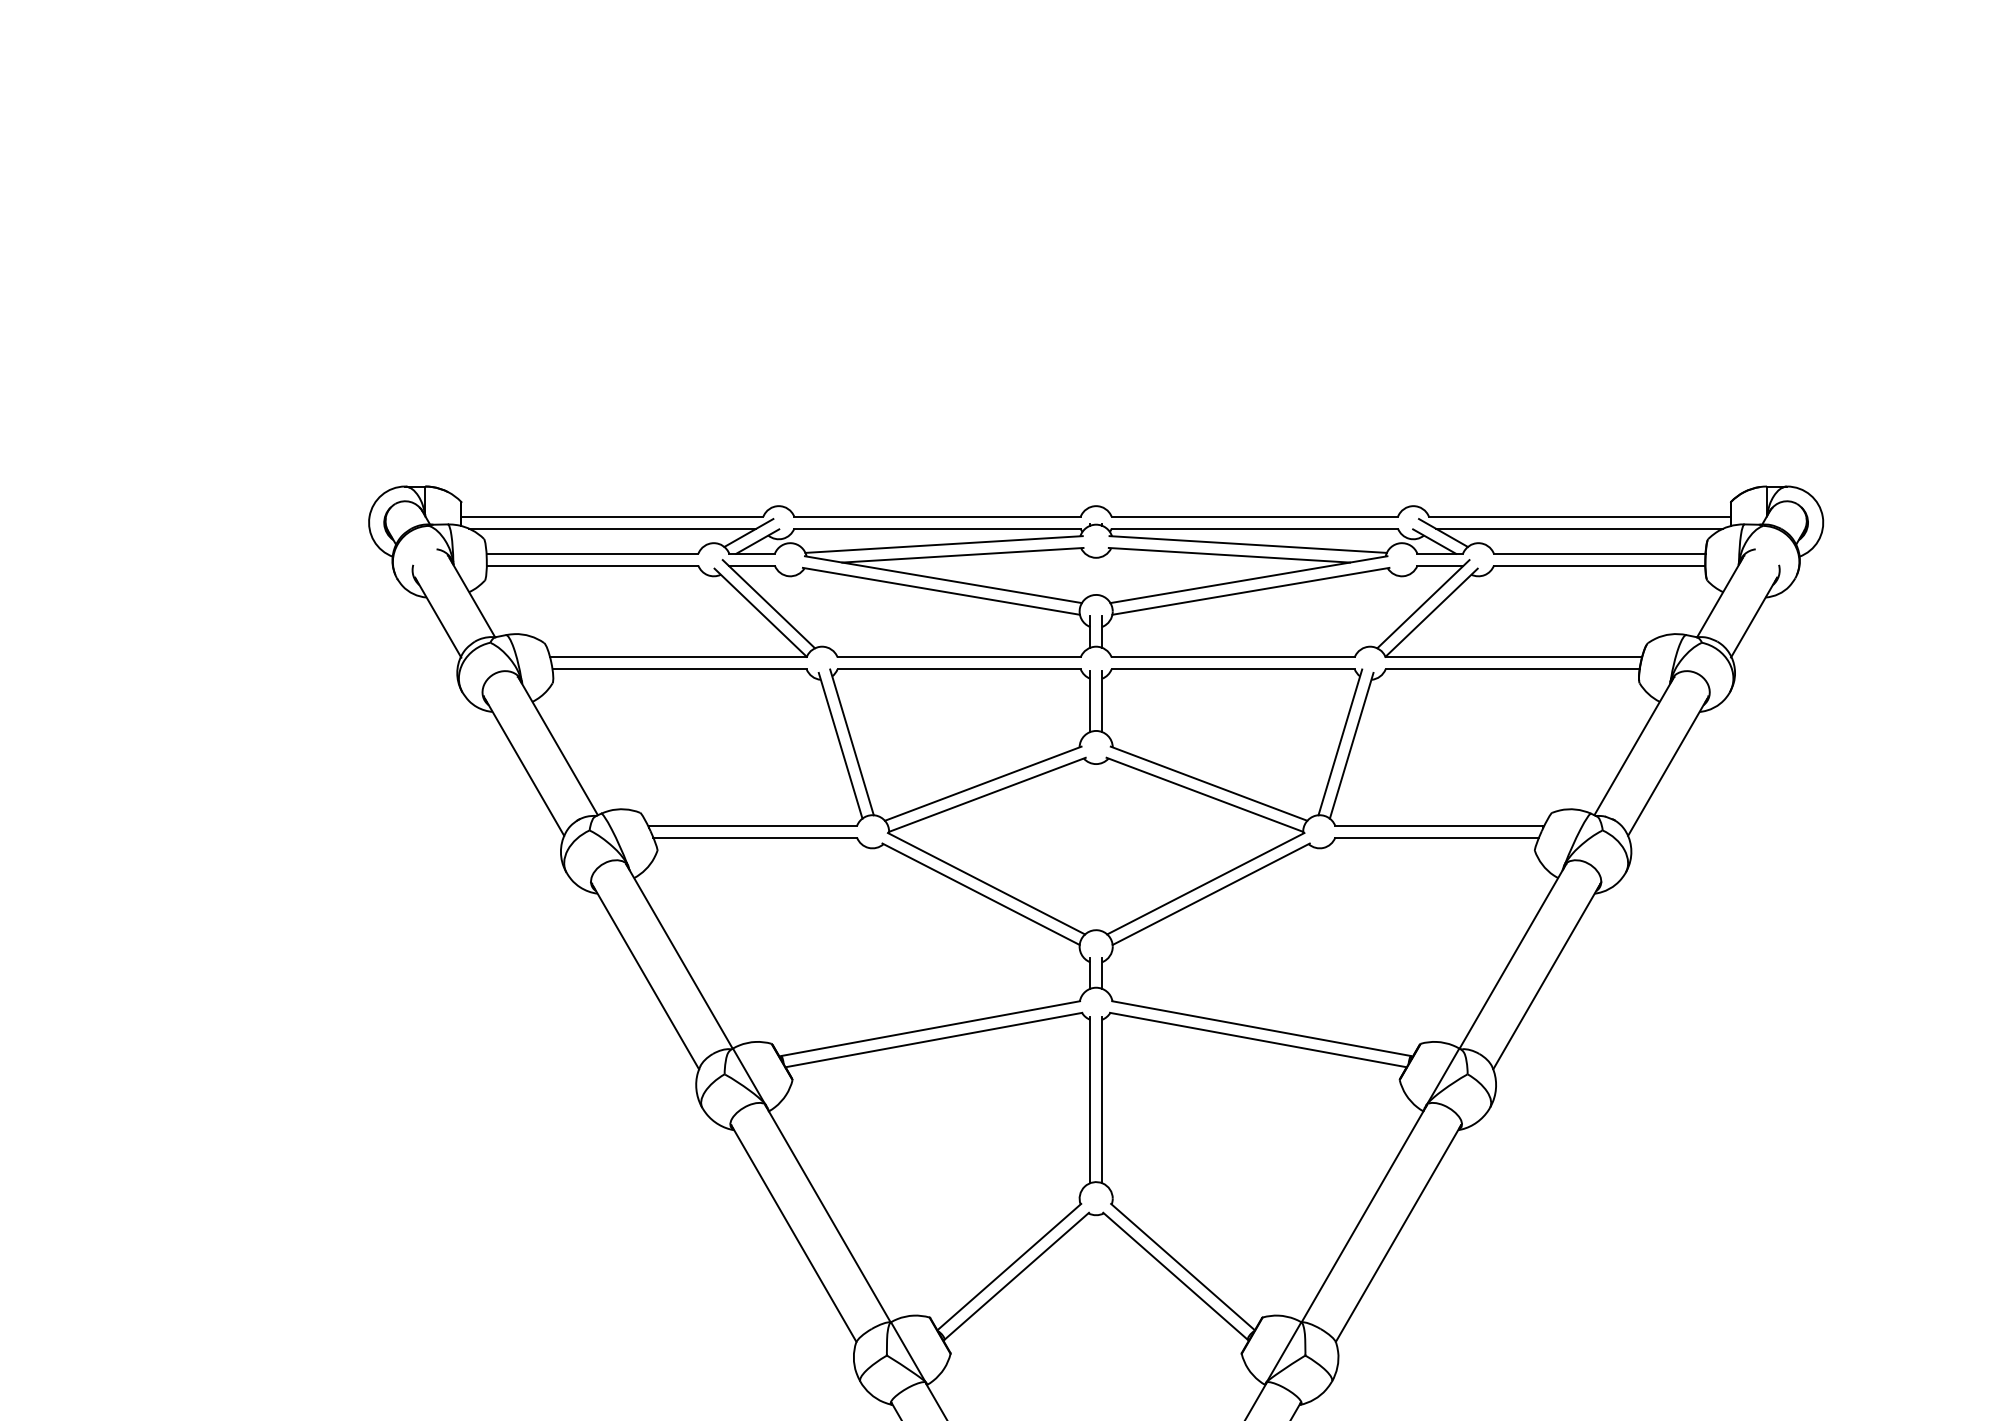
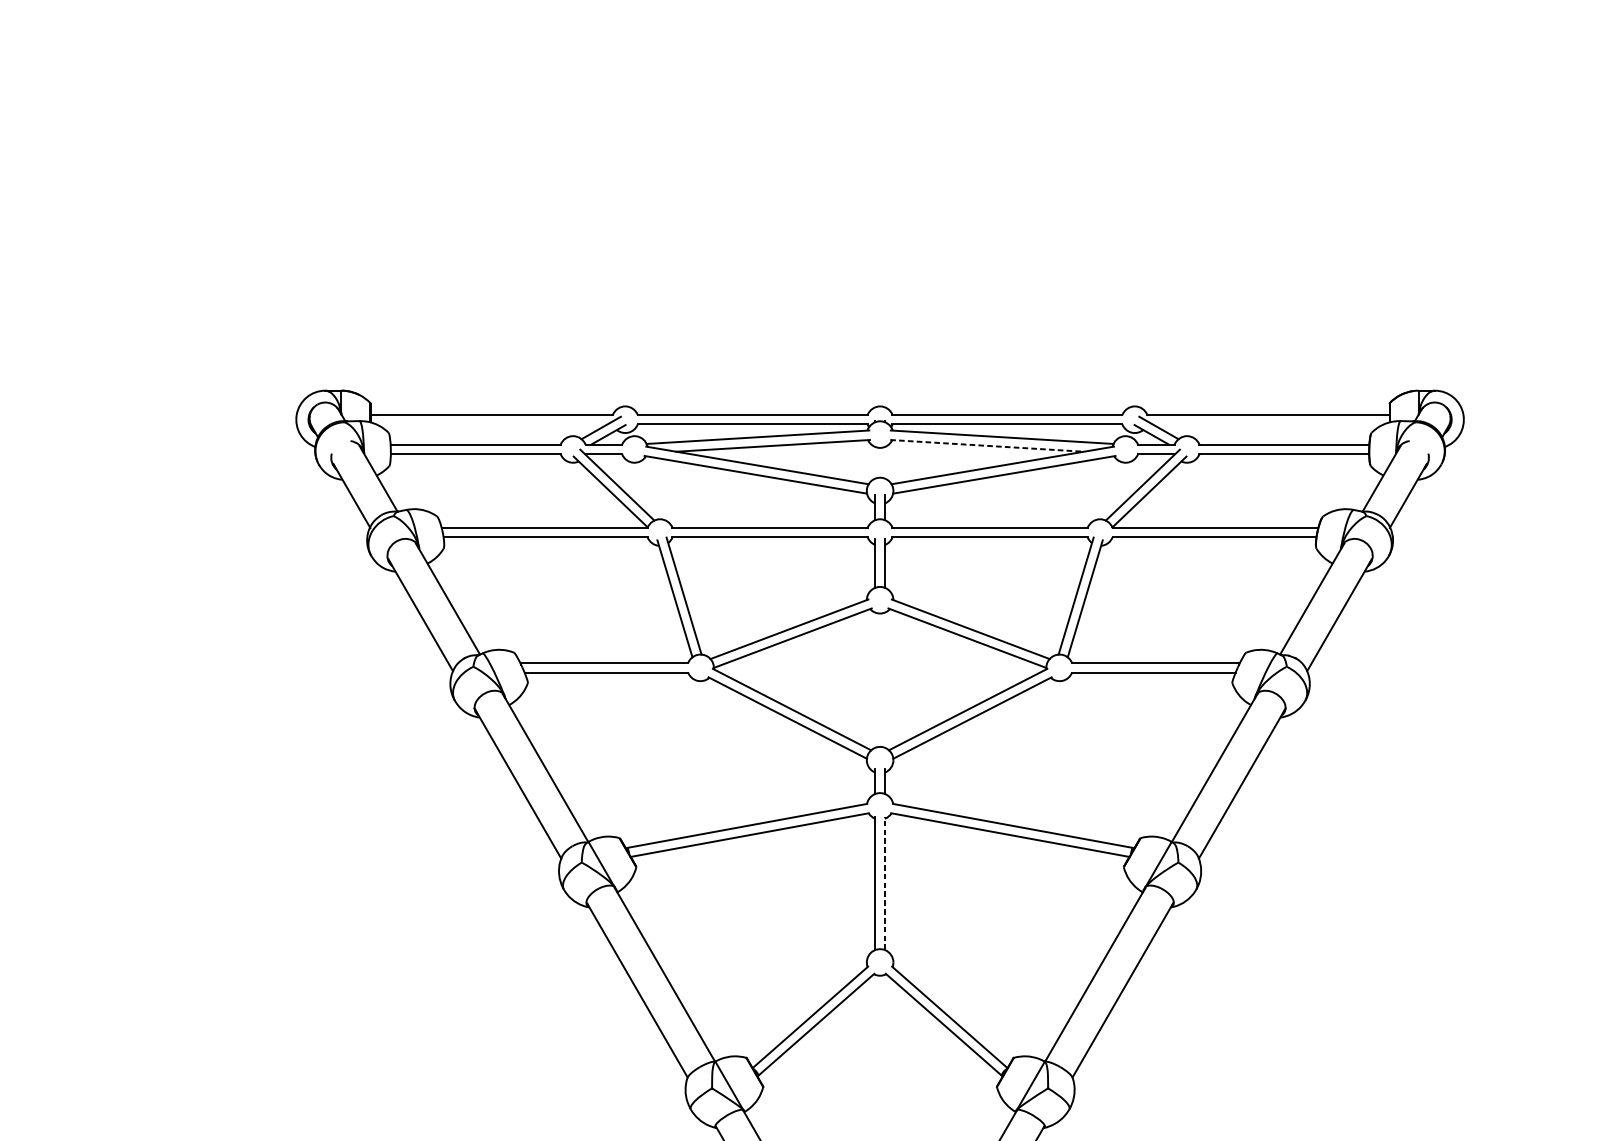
line: (612, 528) -> (491, 424), removed
line: (1579, 528) -> (1268, 424), removed
line: (1229, 555) -> (987, 446), solid -> dashed
line: (1102, 1100) -> (885, 883), solid -> dashed

